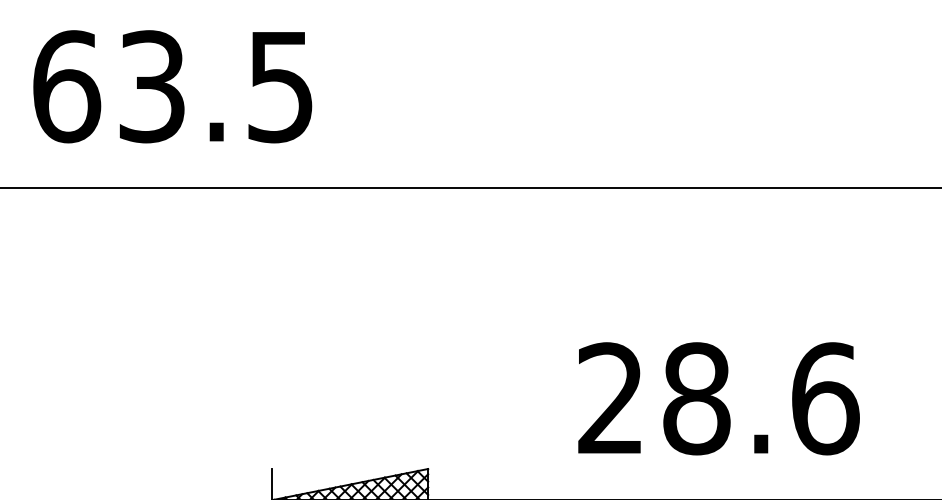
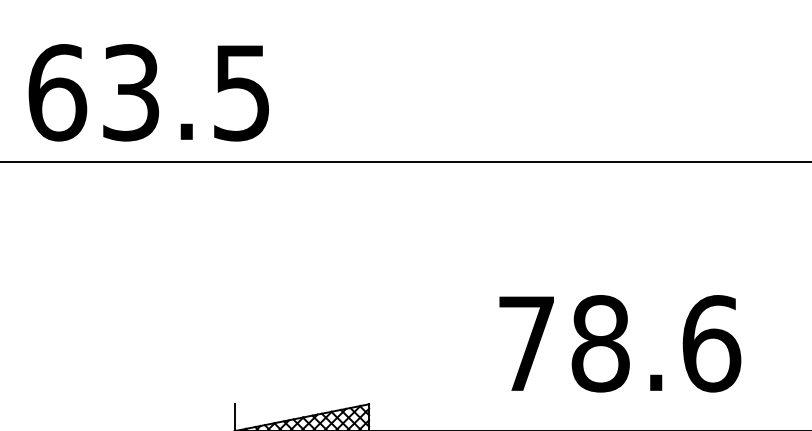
text: (172, 86) -> (148, 92), moved
text: (609, 397) -> (525, 342), 28.6 -> 78.6

